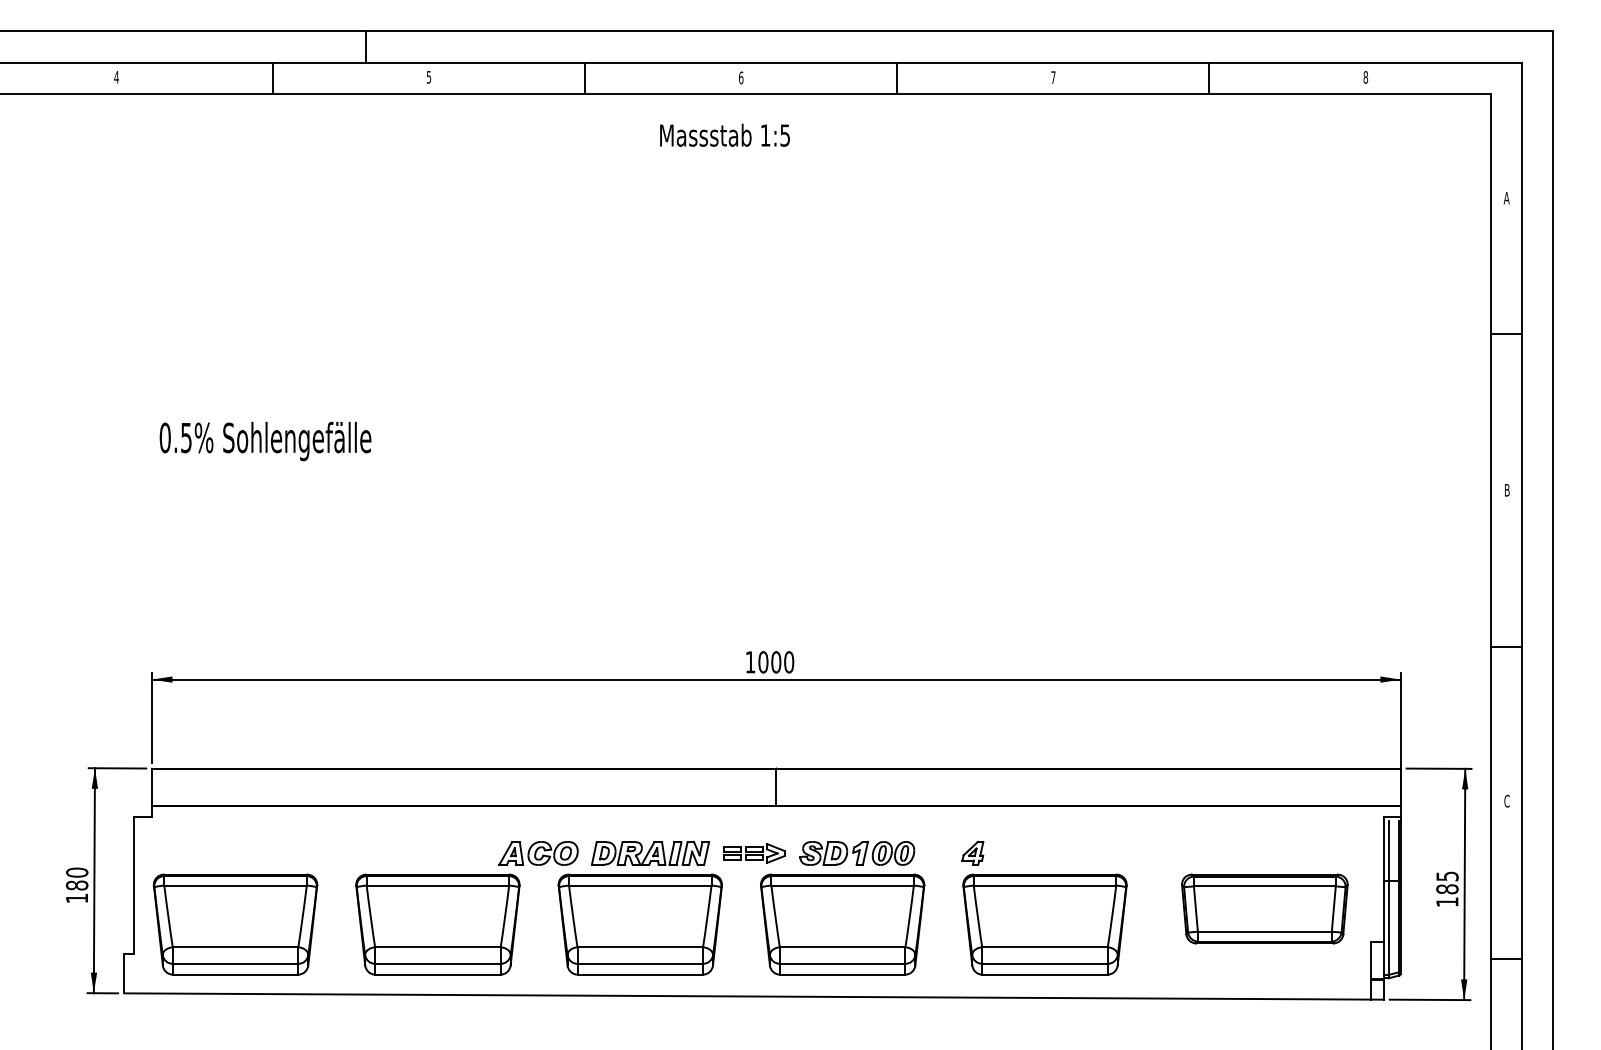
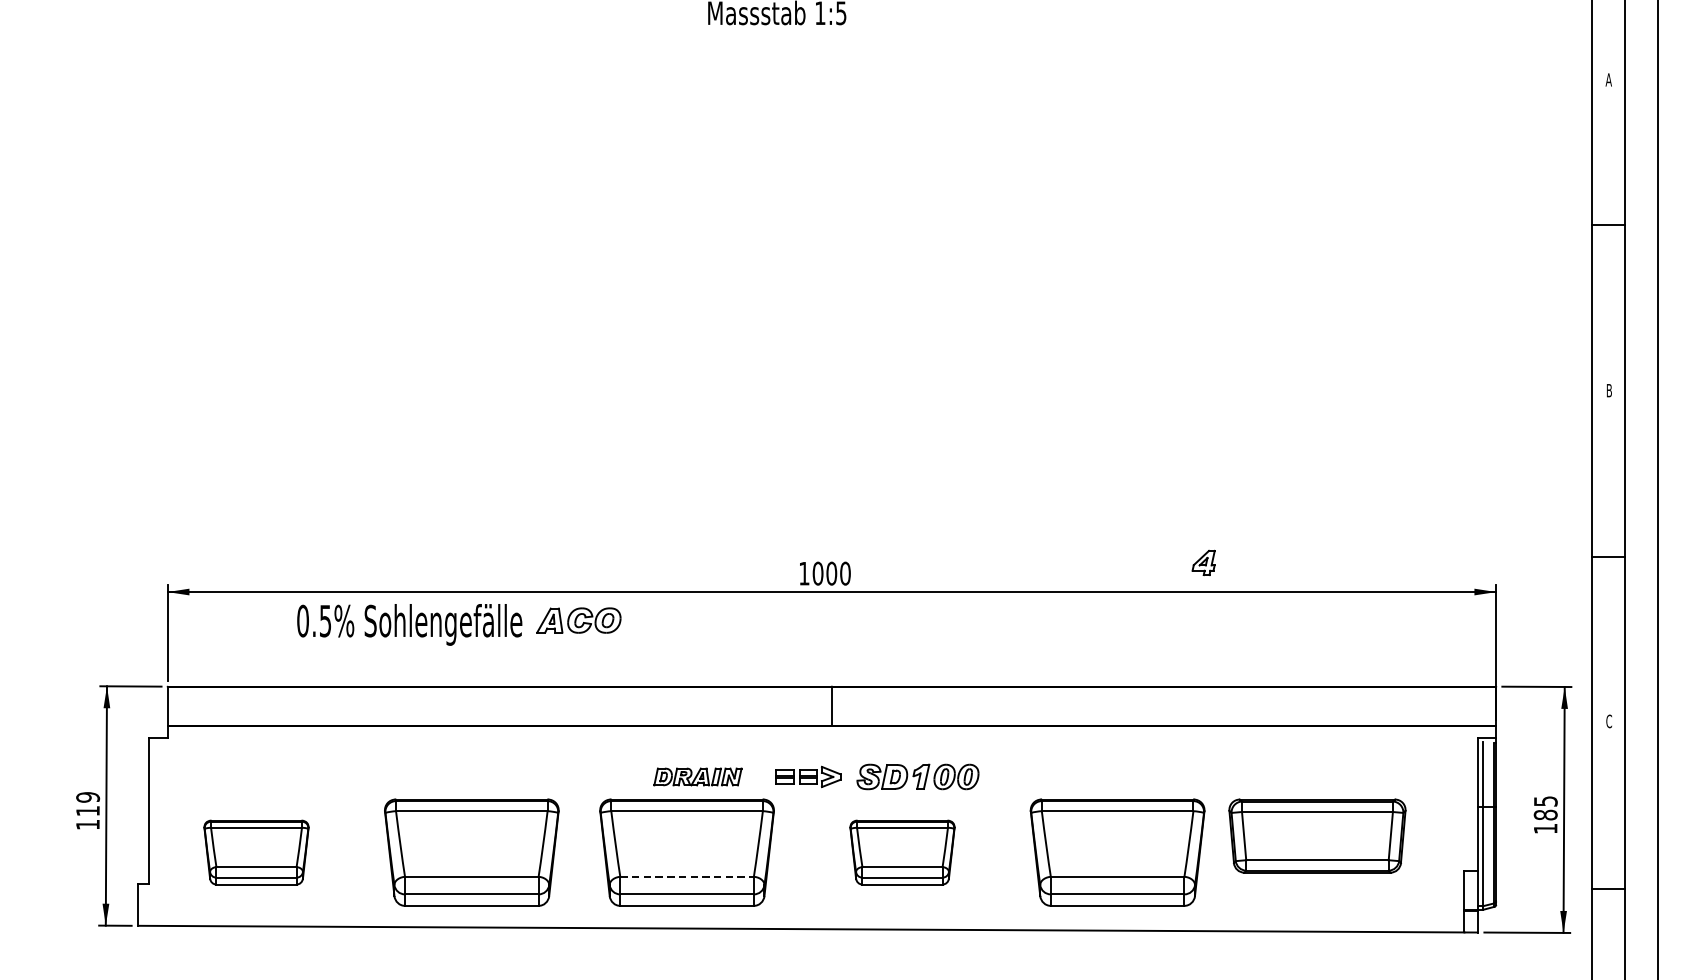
text: (265, 441) -> (409, 624), moved
part: (972, 852) -> (1203, 562), moved
part: (538, 853) -> (578, 620), moved
part: (650, 853) -> (697, 777), size x0.7
text: (76, 878) -> (87, 803), 180 -> 119
part: (1264, 908) -> (1317, 835), moved
part: (235, 924) -> (256, 852), size x0.6
part: (842, 924) -> (902, 852), size x0.6
line: (640, 947) -> (687, 877), solid -> dashed

